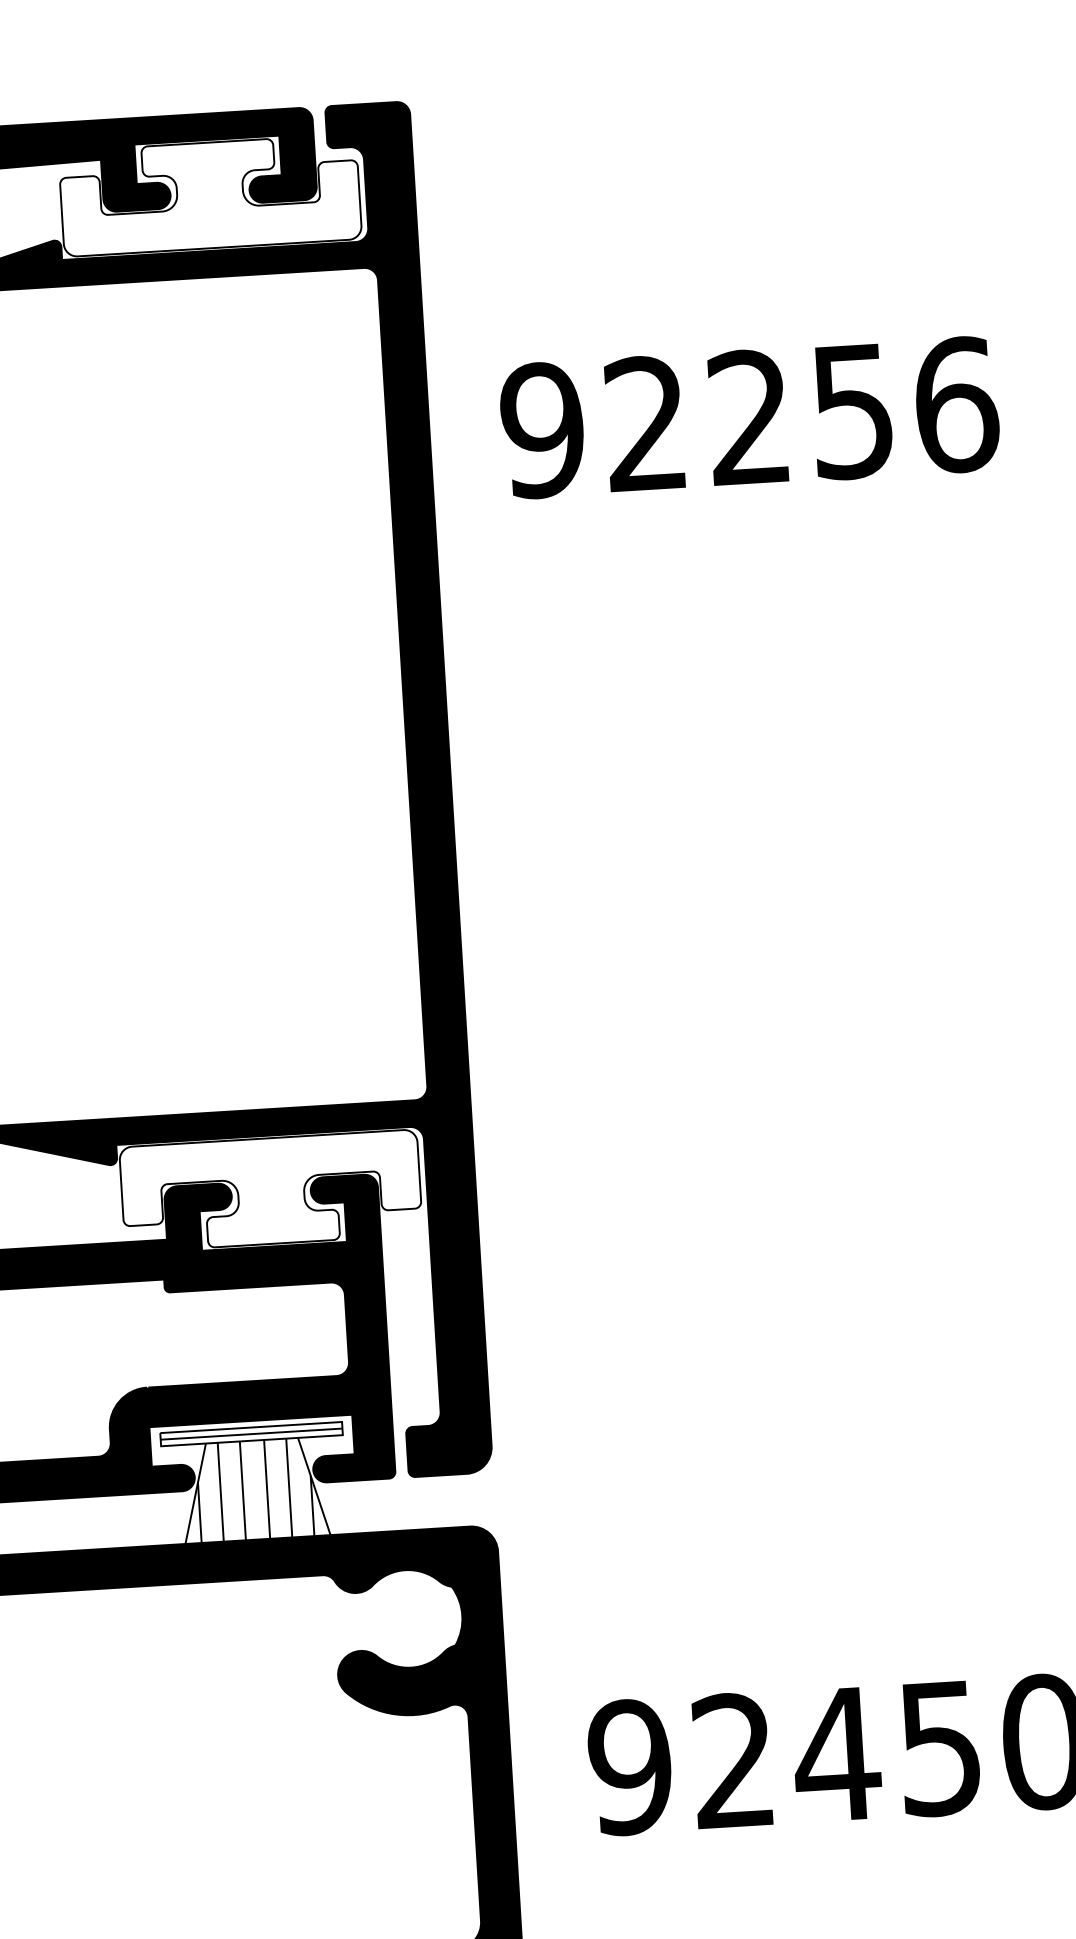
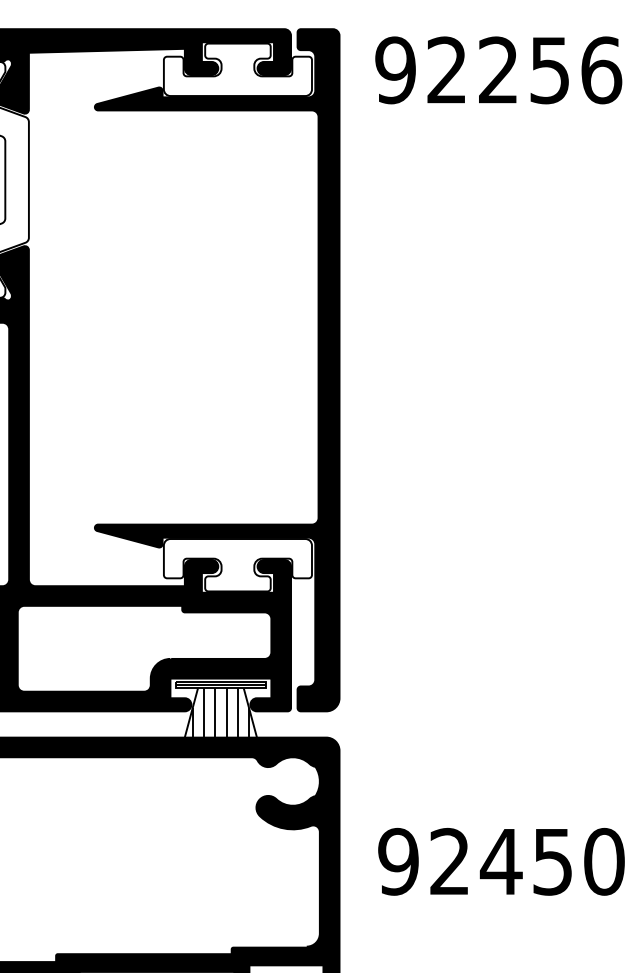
text: (749, 417) -> (498, 70), moved

